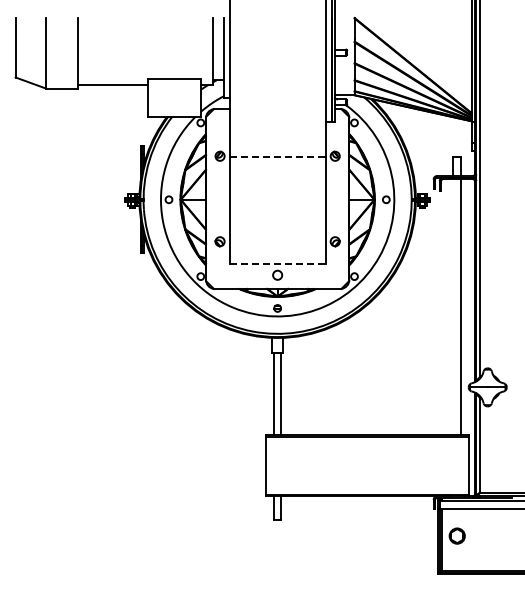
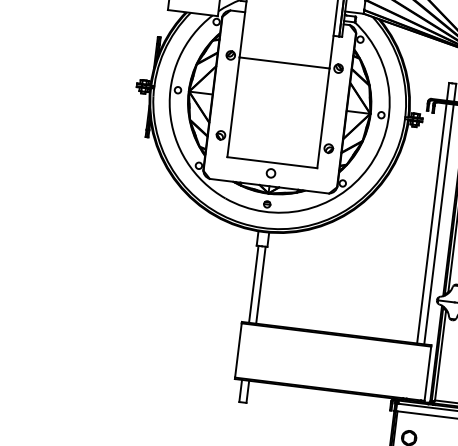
line: (278, 157) -> (285, 63), dashed -> solid
line: (278, 263) -> (273, 162), dashed -> solid
line: (453, 307) -> (431, 223), added

